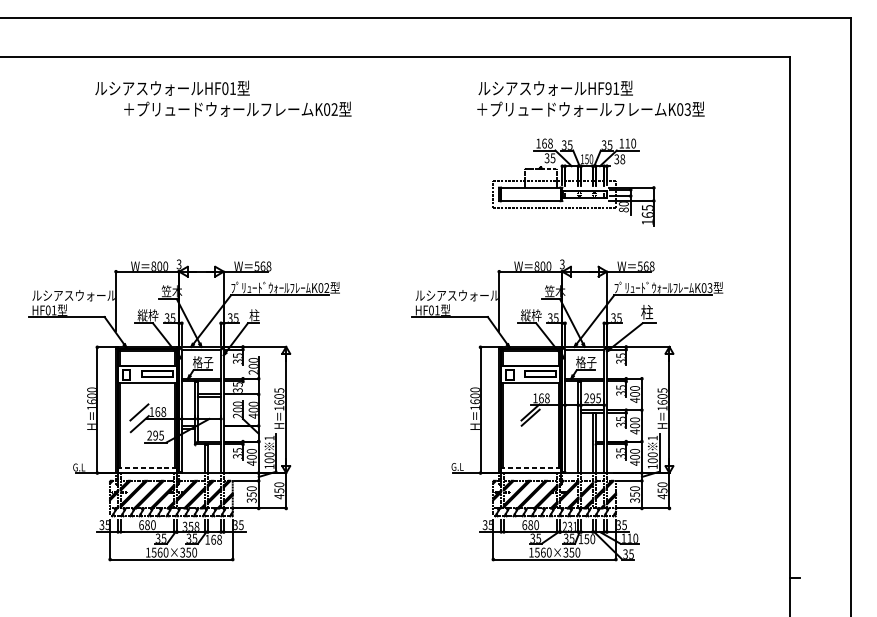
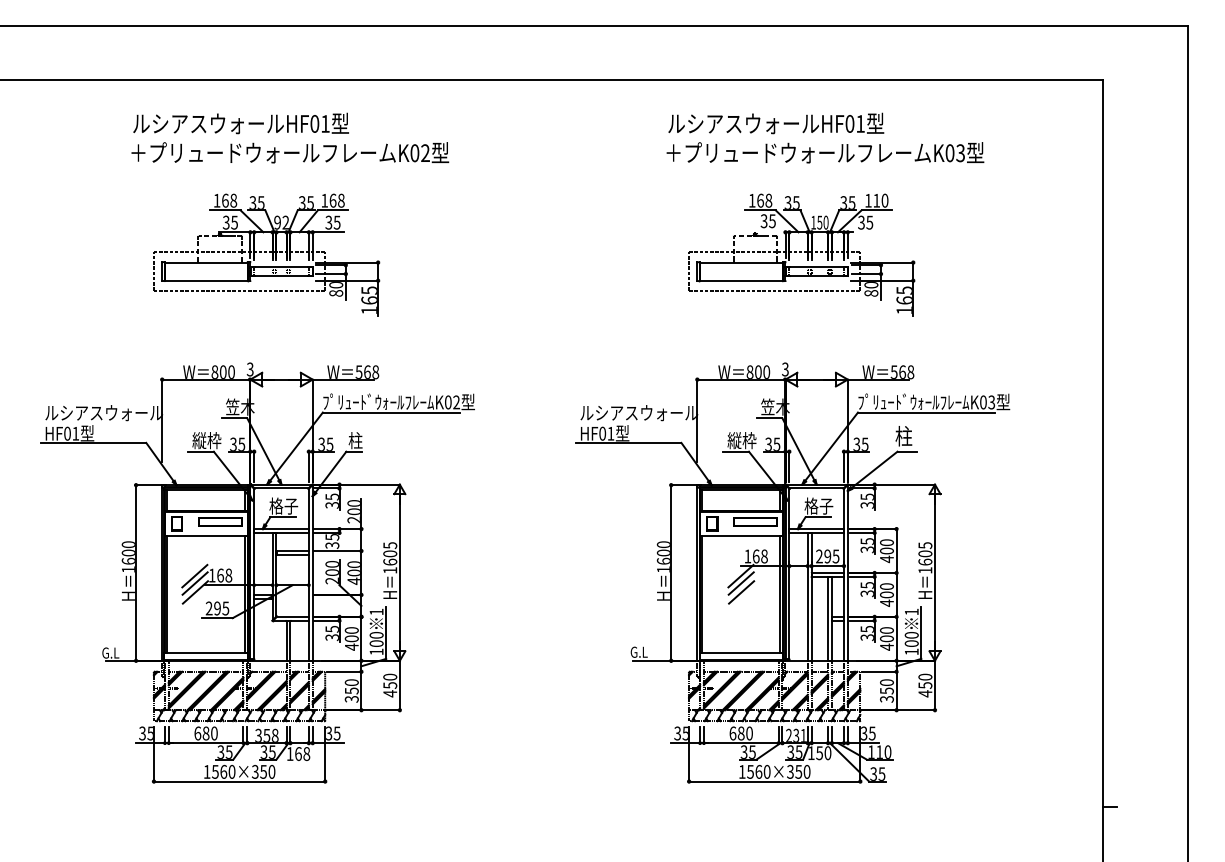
text: (608, 88) -> (849, 123), HF91 -> HF01
text: (237, 109) -> (290, 152), moved
text: (622, 159) -> (869, 222), 38 -> 35
part: (190, 182) -> (266, 254), added
line: (139, 417) -> (194, 583), added
line: (530, 424) -> (741, 592), added
line: (147, 467) -> (206, 653), dashed -> solid
line: (530, 467) -> (741, 653), dashed -> solid

